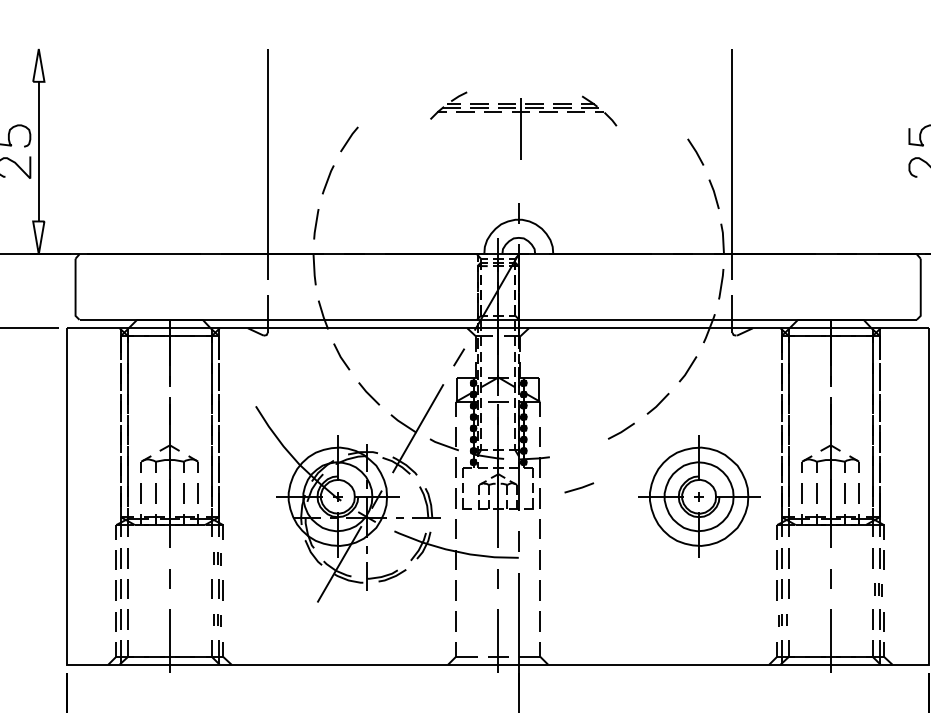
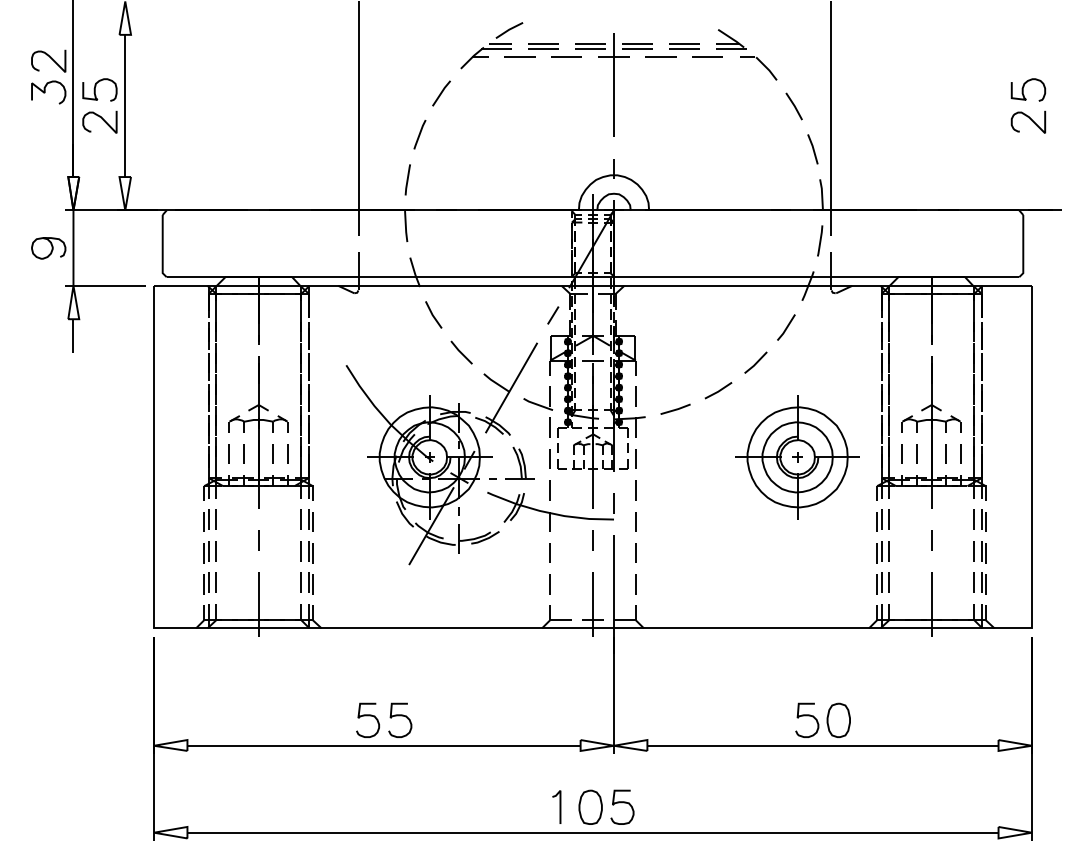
part: (523, 125) -> (618, 79), size x1.67
line: (580, 487) -> (676, 408), moved
part: (216, 558) -> (306, 520), size x1.67
part: (877, 590) -> (979, 552), size x1.67
part: (216, 620) -> (306, 583), size x1.67
part: (782, 620) -> (882, 583), size x1.67

